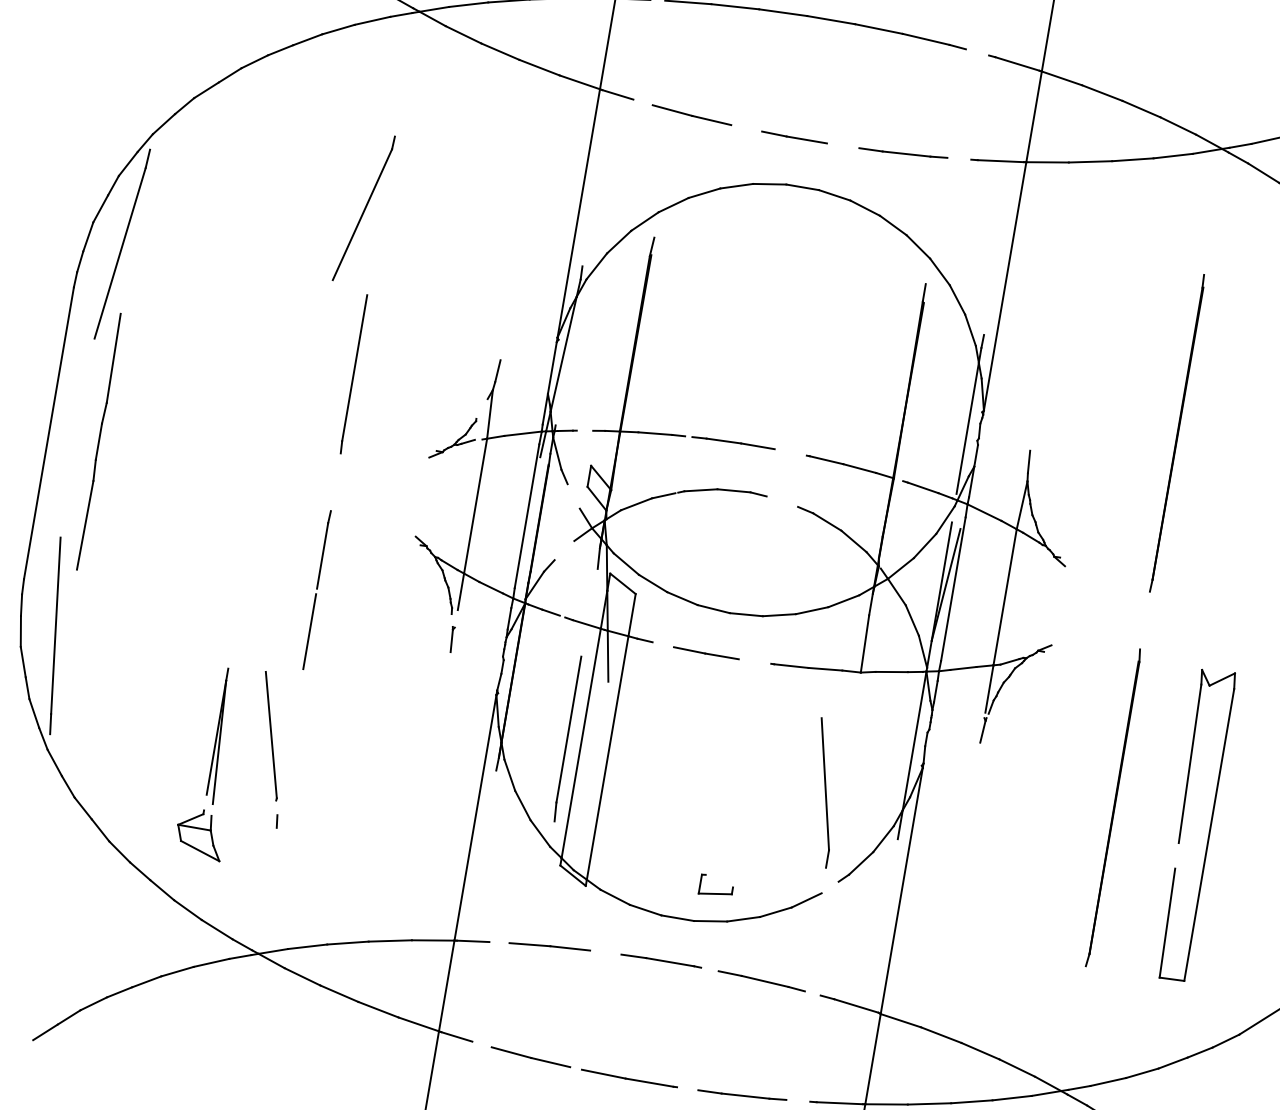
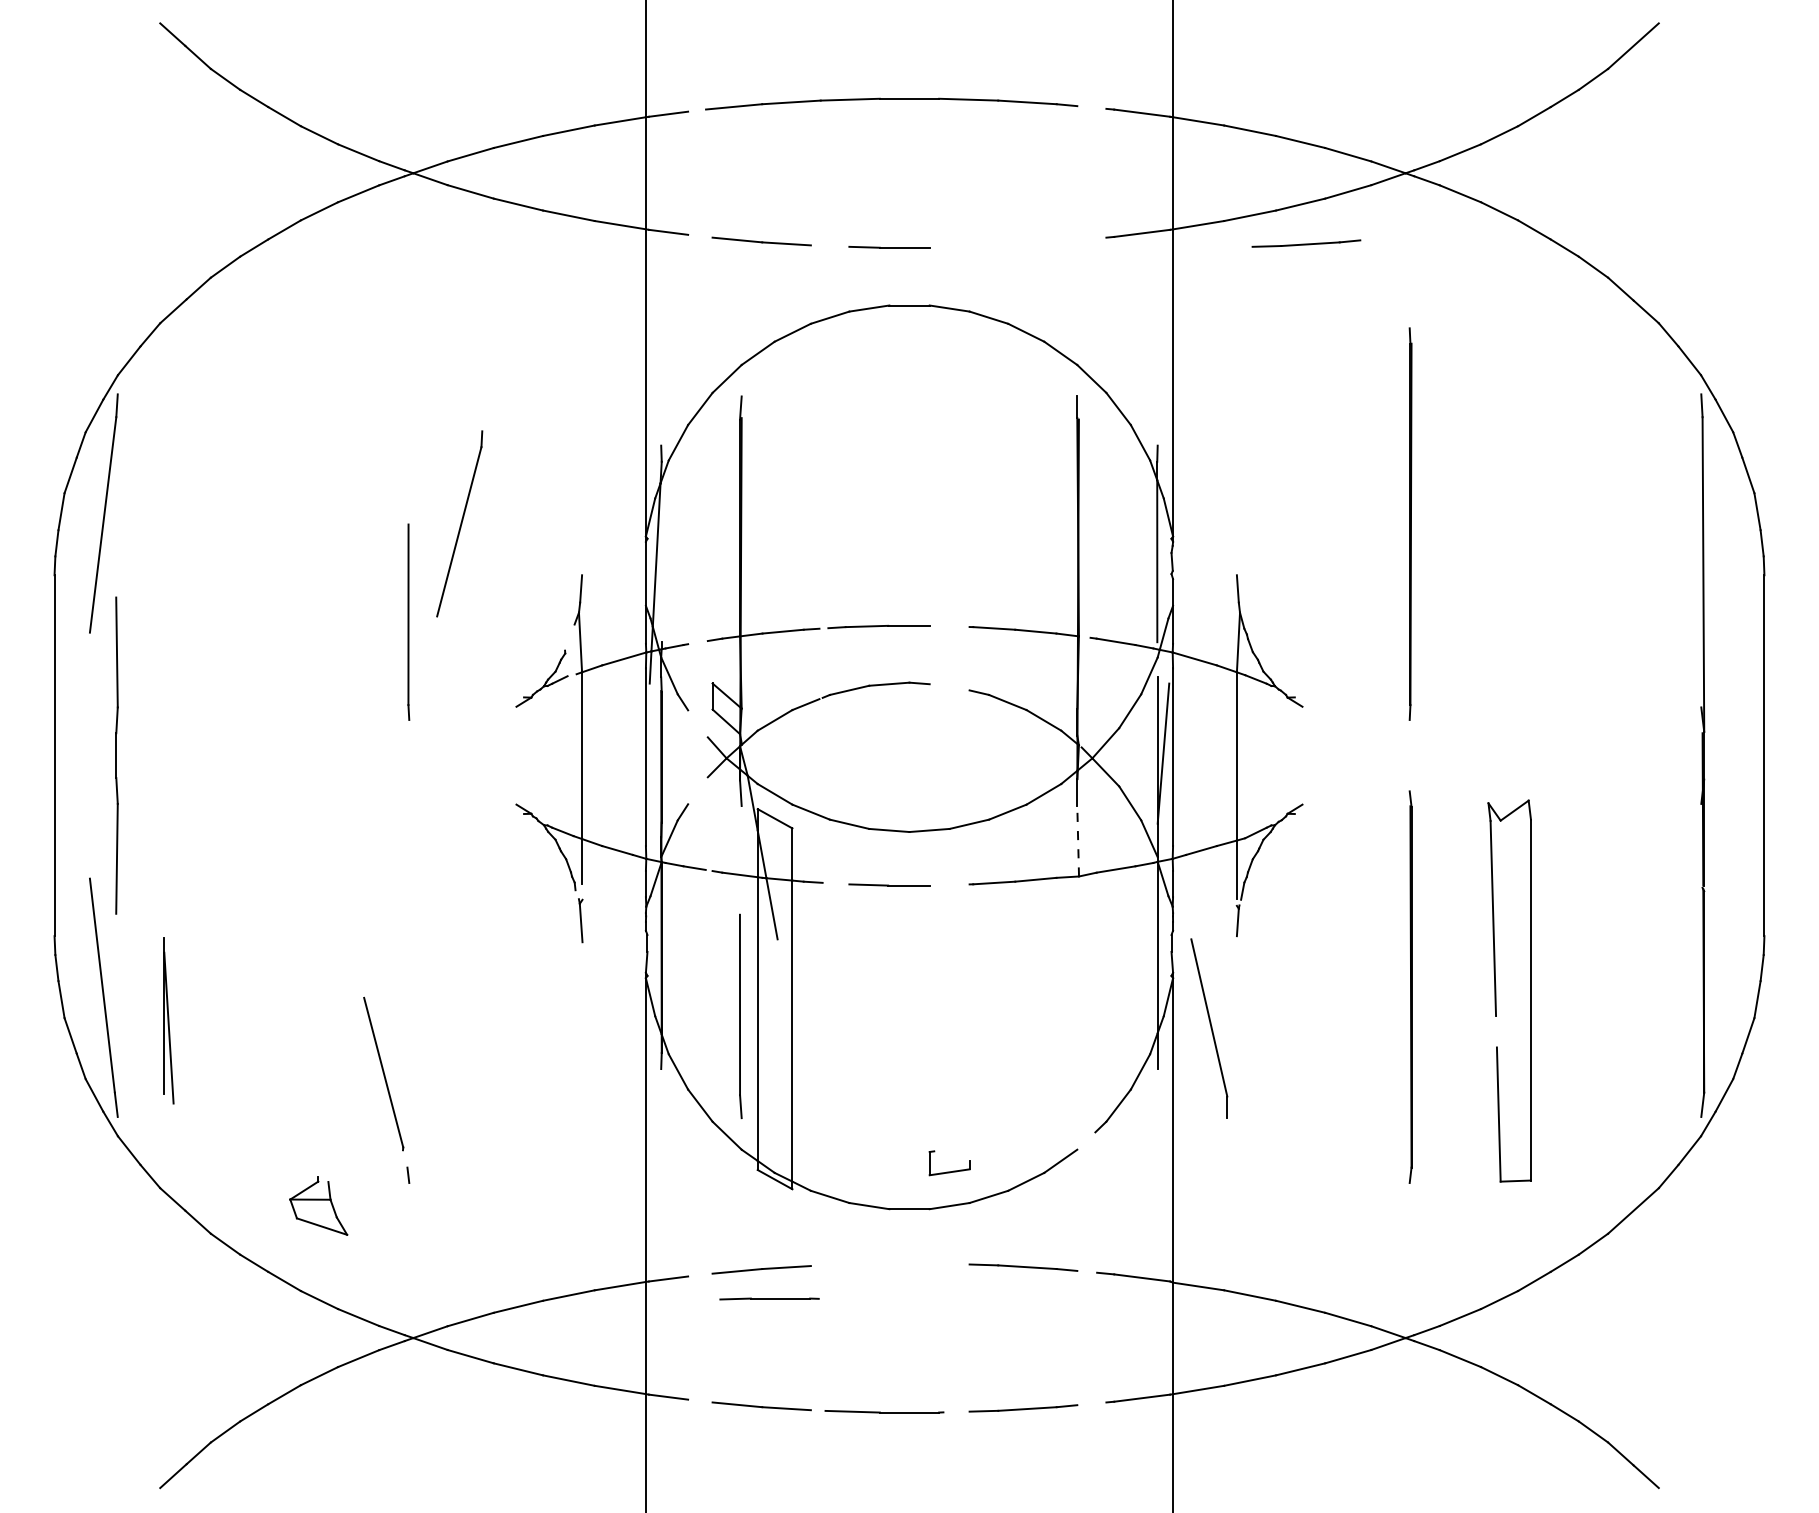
line: (903, 152) -> (1306, 243), moved
part: (363, 208) -> (459, 523), moved
part: (316, 589) -> (408, 888), removed
part: (451, 639) -> (580, 920), size x1.4
line: (865, 643) -> (1078, 840), solid -> dashed
part: (220, 736) -> (168, 1020), moved
part: (824, 792) -> (1209, 1028), moved
part: (661, 960) -> (769, 1298), moved

